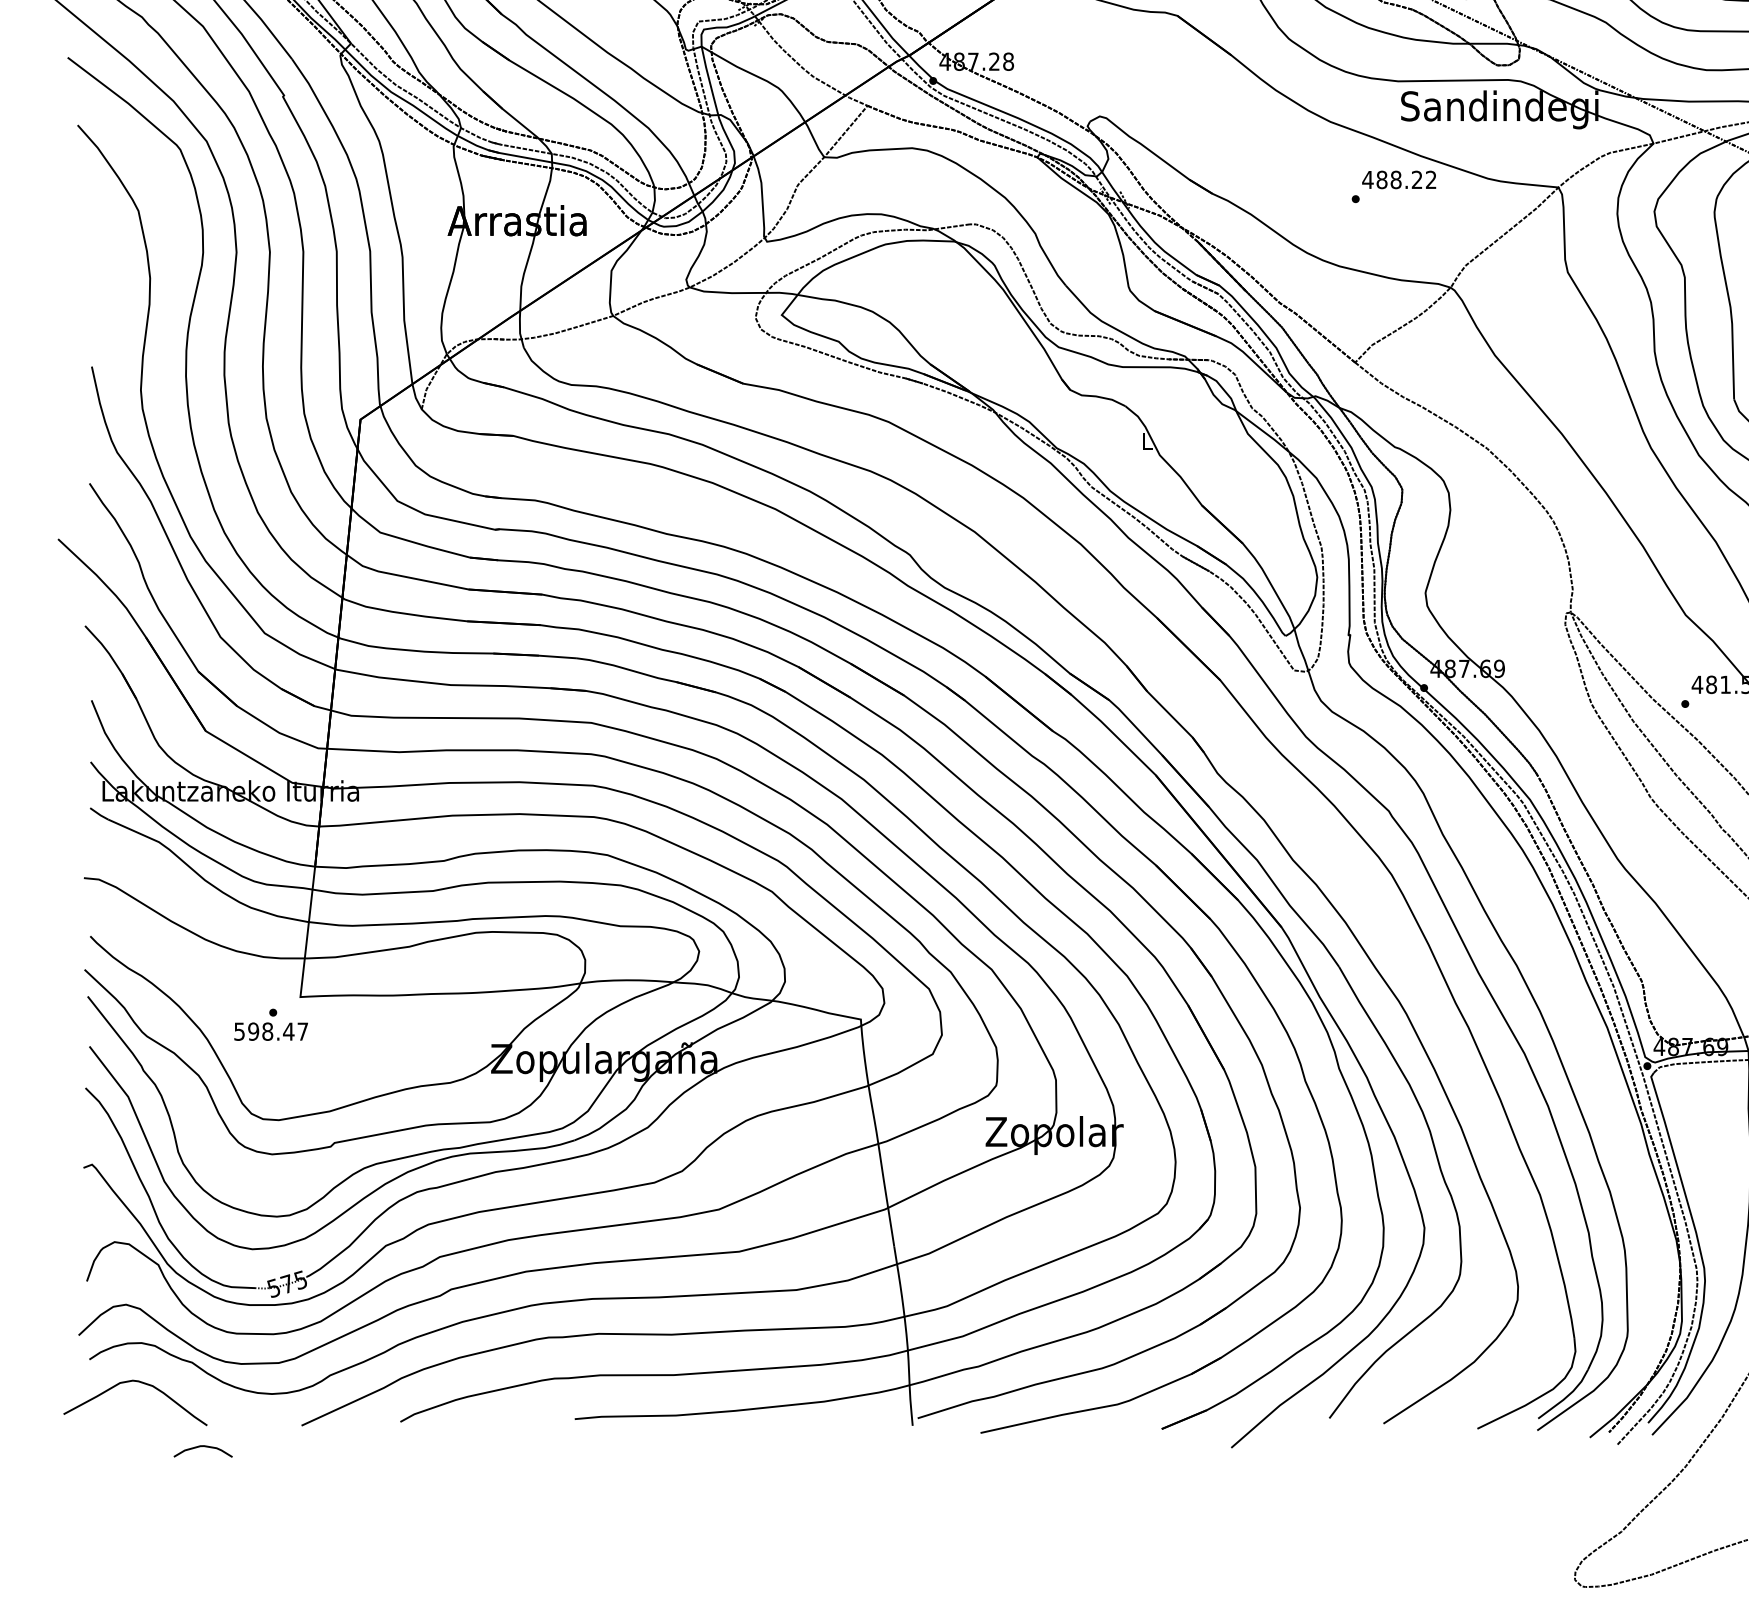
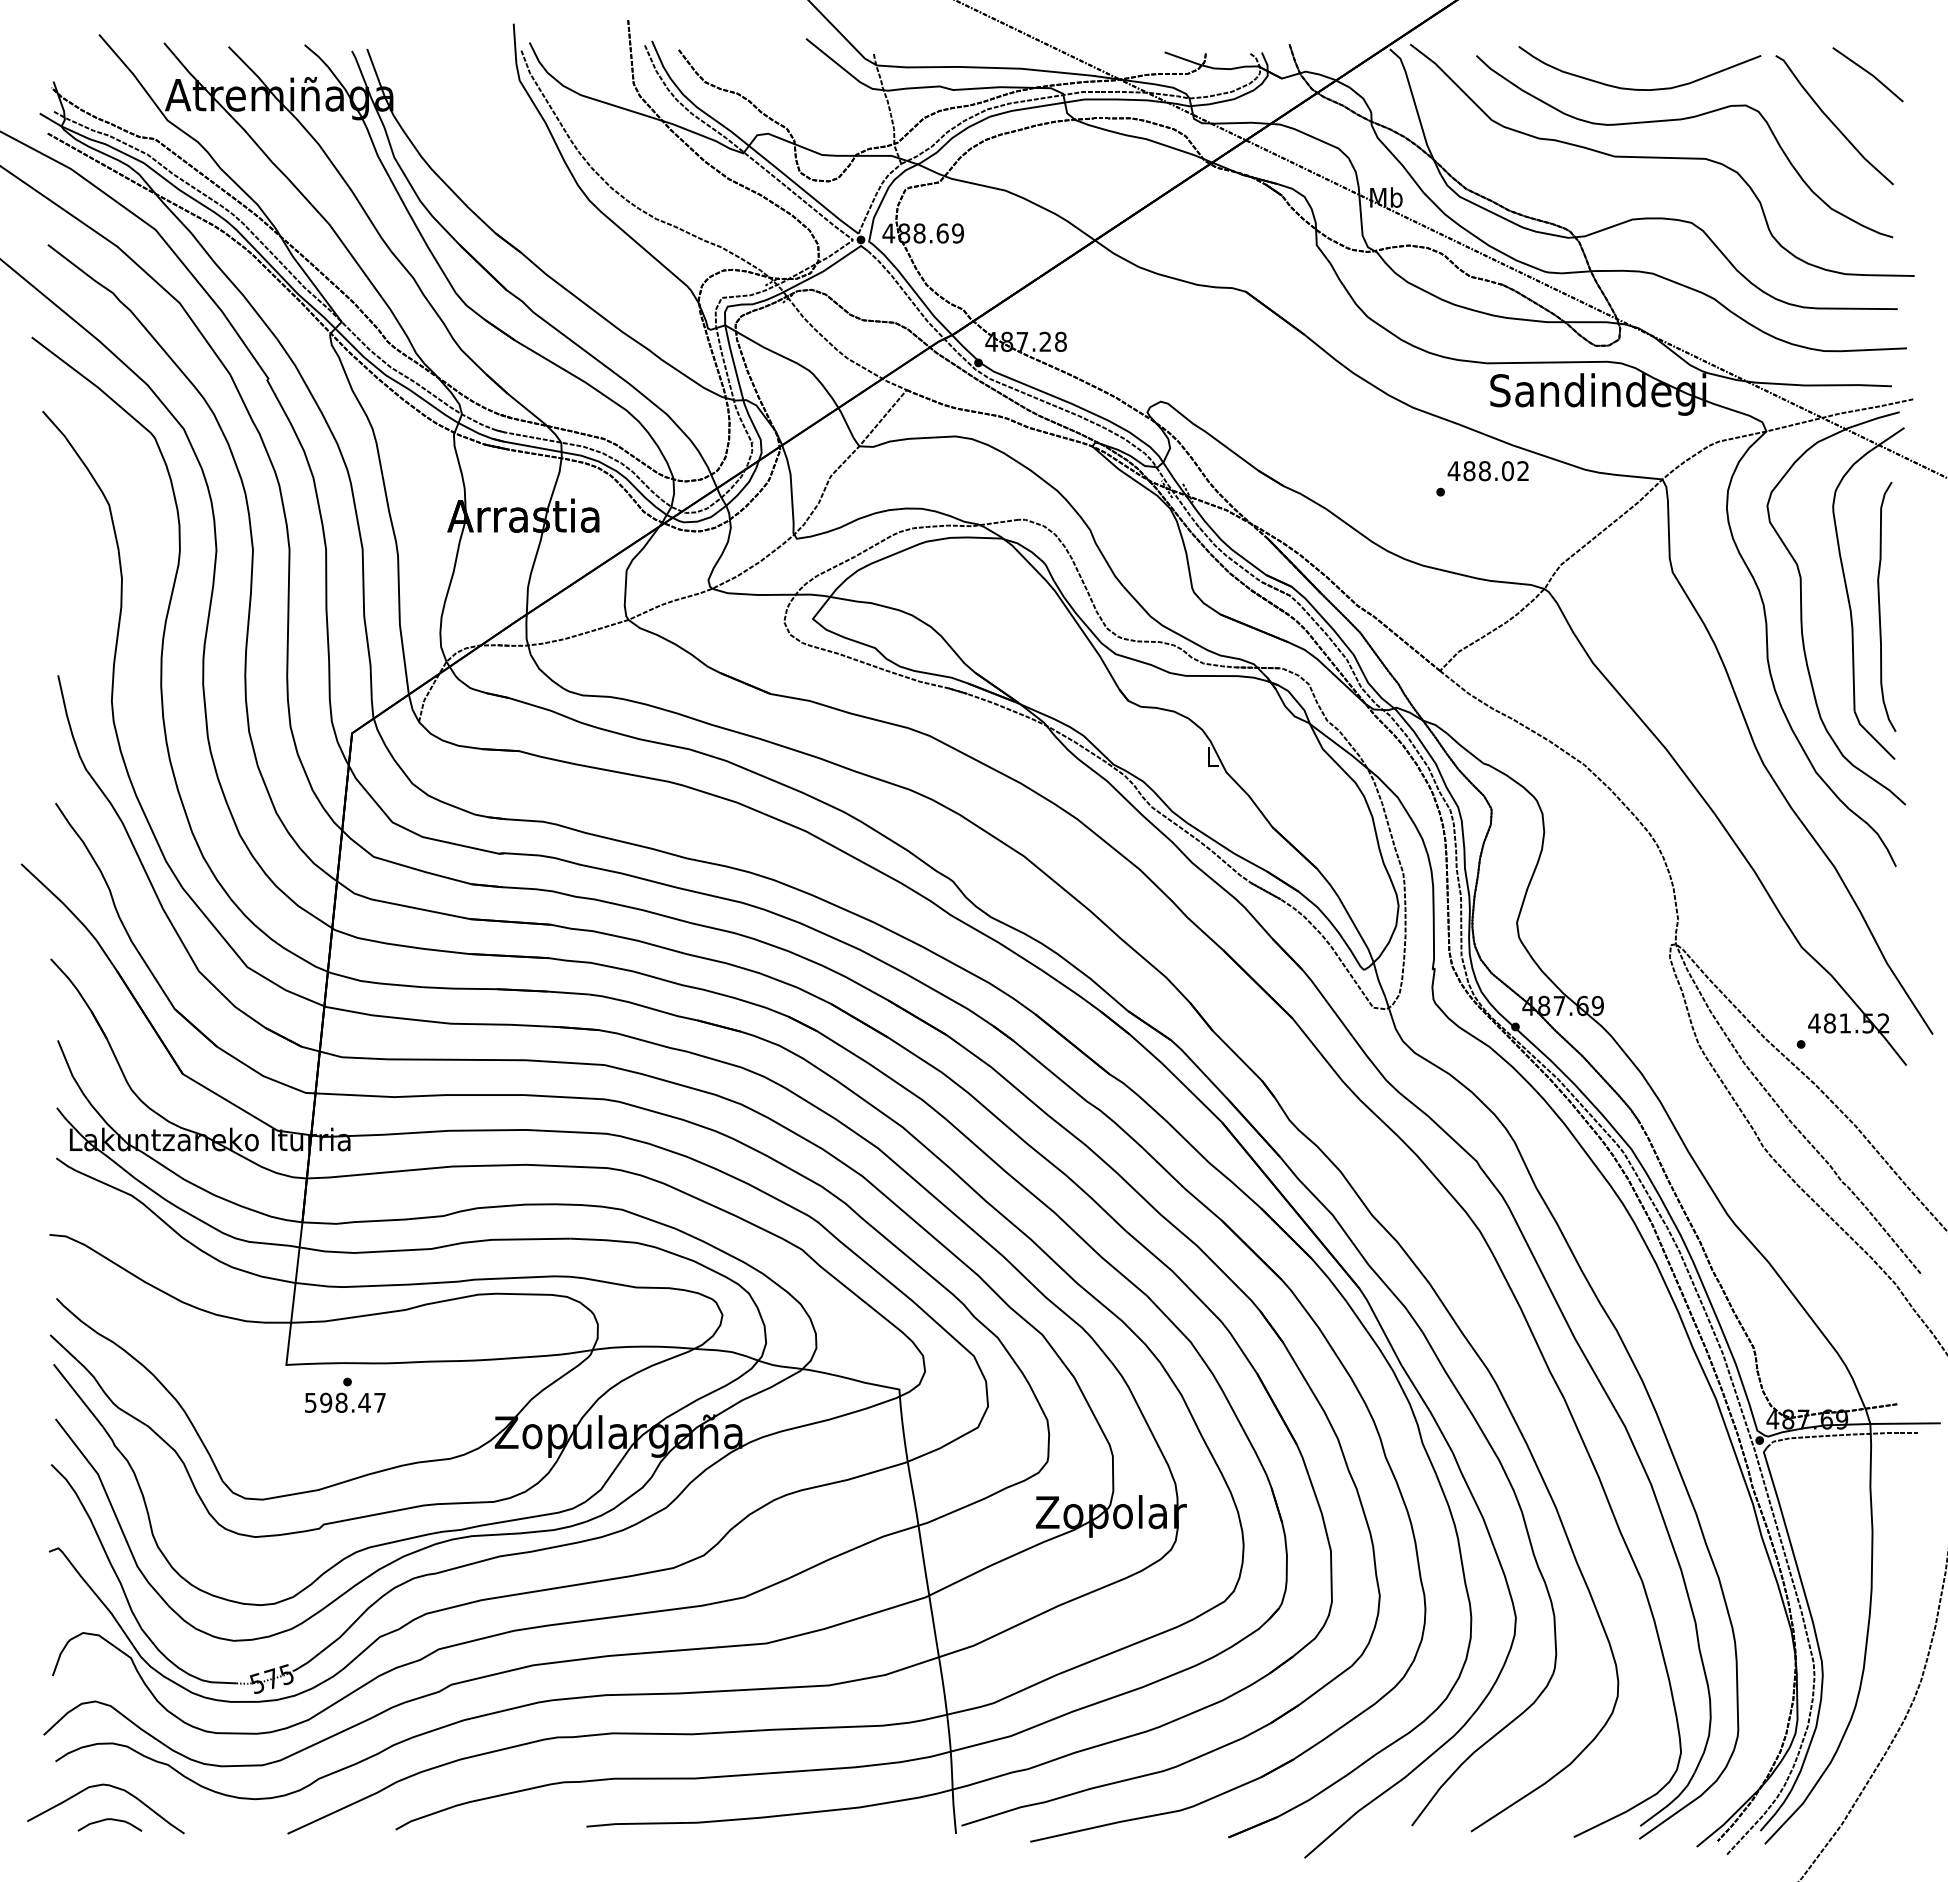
text: (1416, 180) -> (1507, 471), 488.22 -> 488.02
text: (271, 1024) -> (345, 1394), moved
curve: (202, 1447) -> (109, 1820), moved

